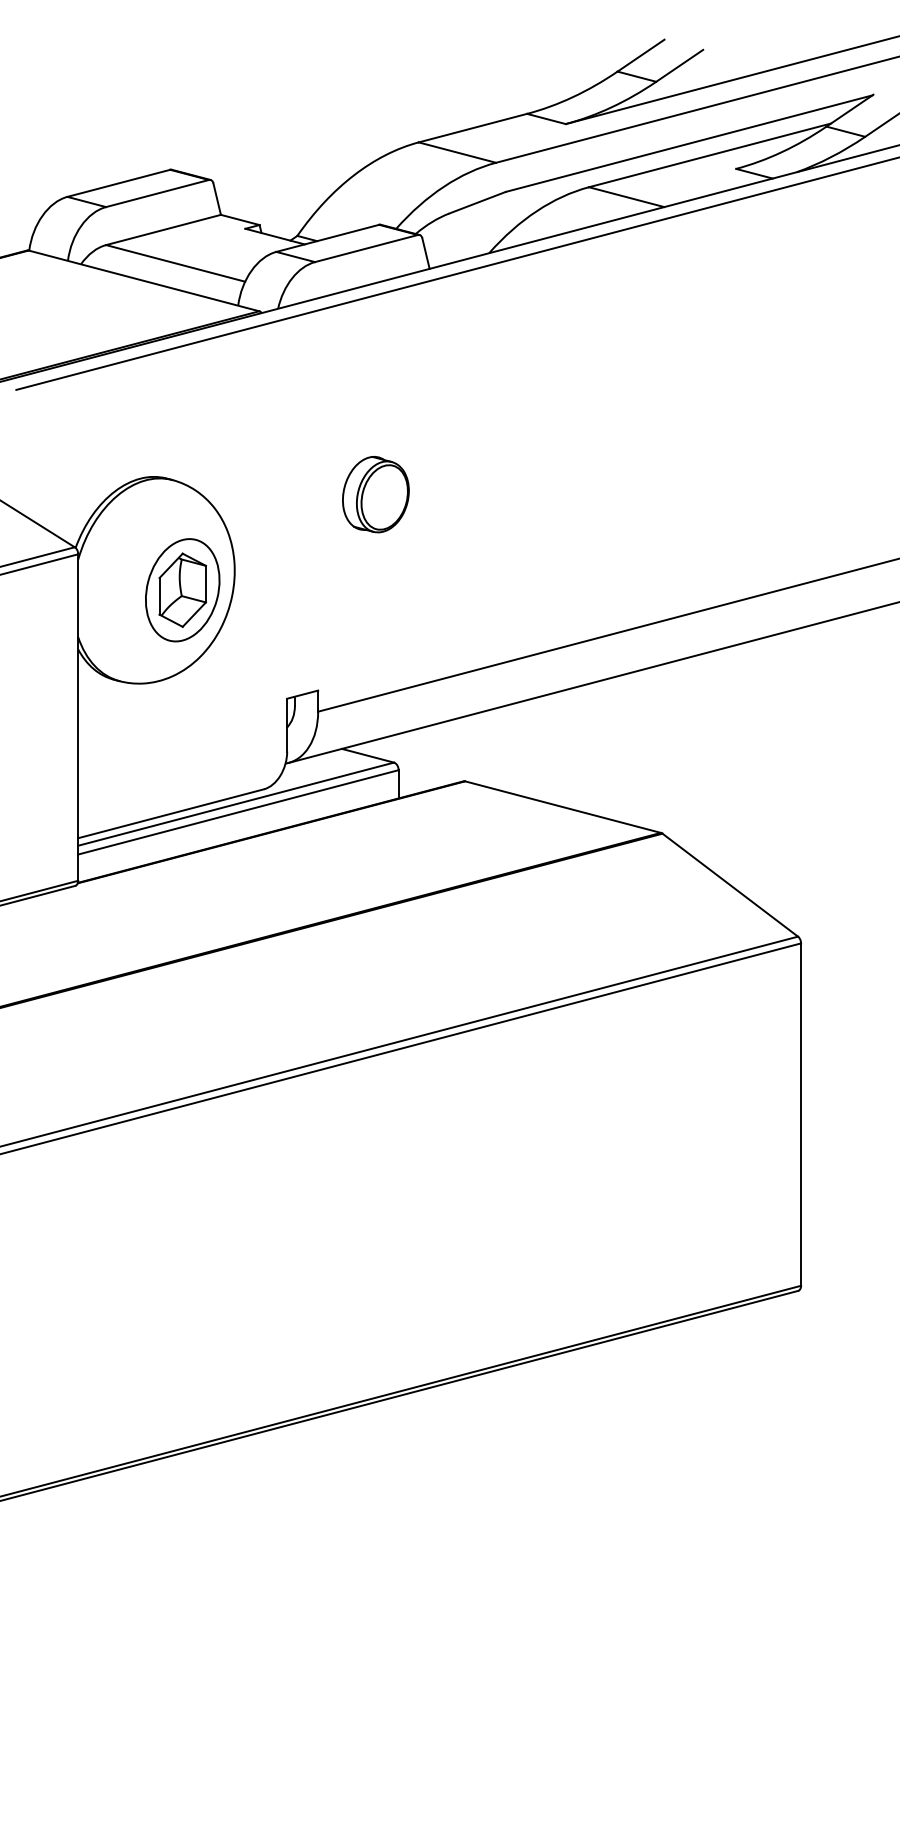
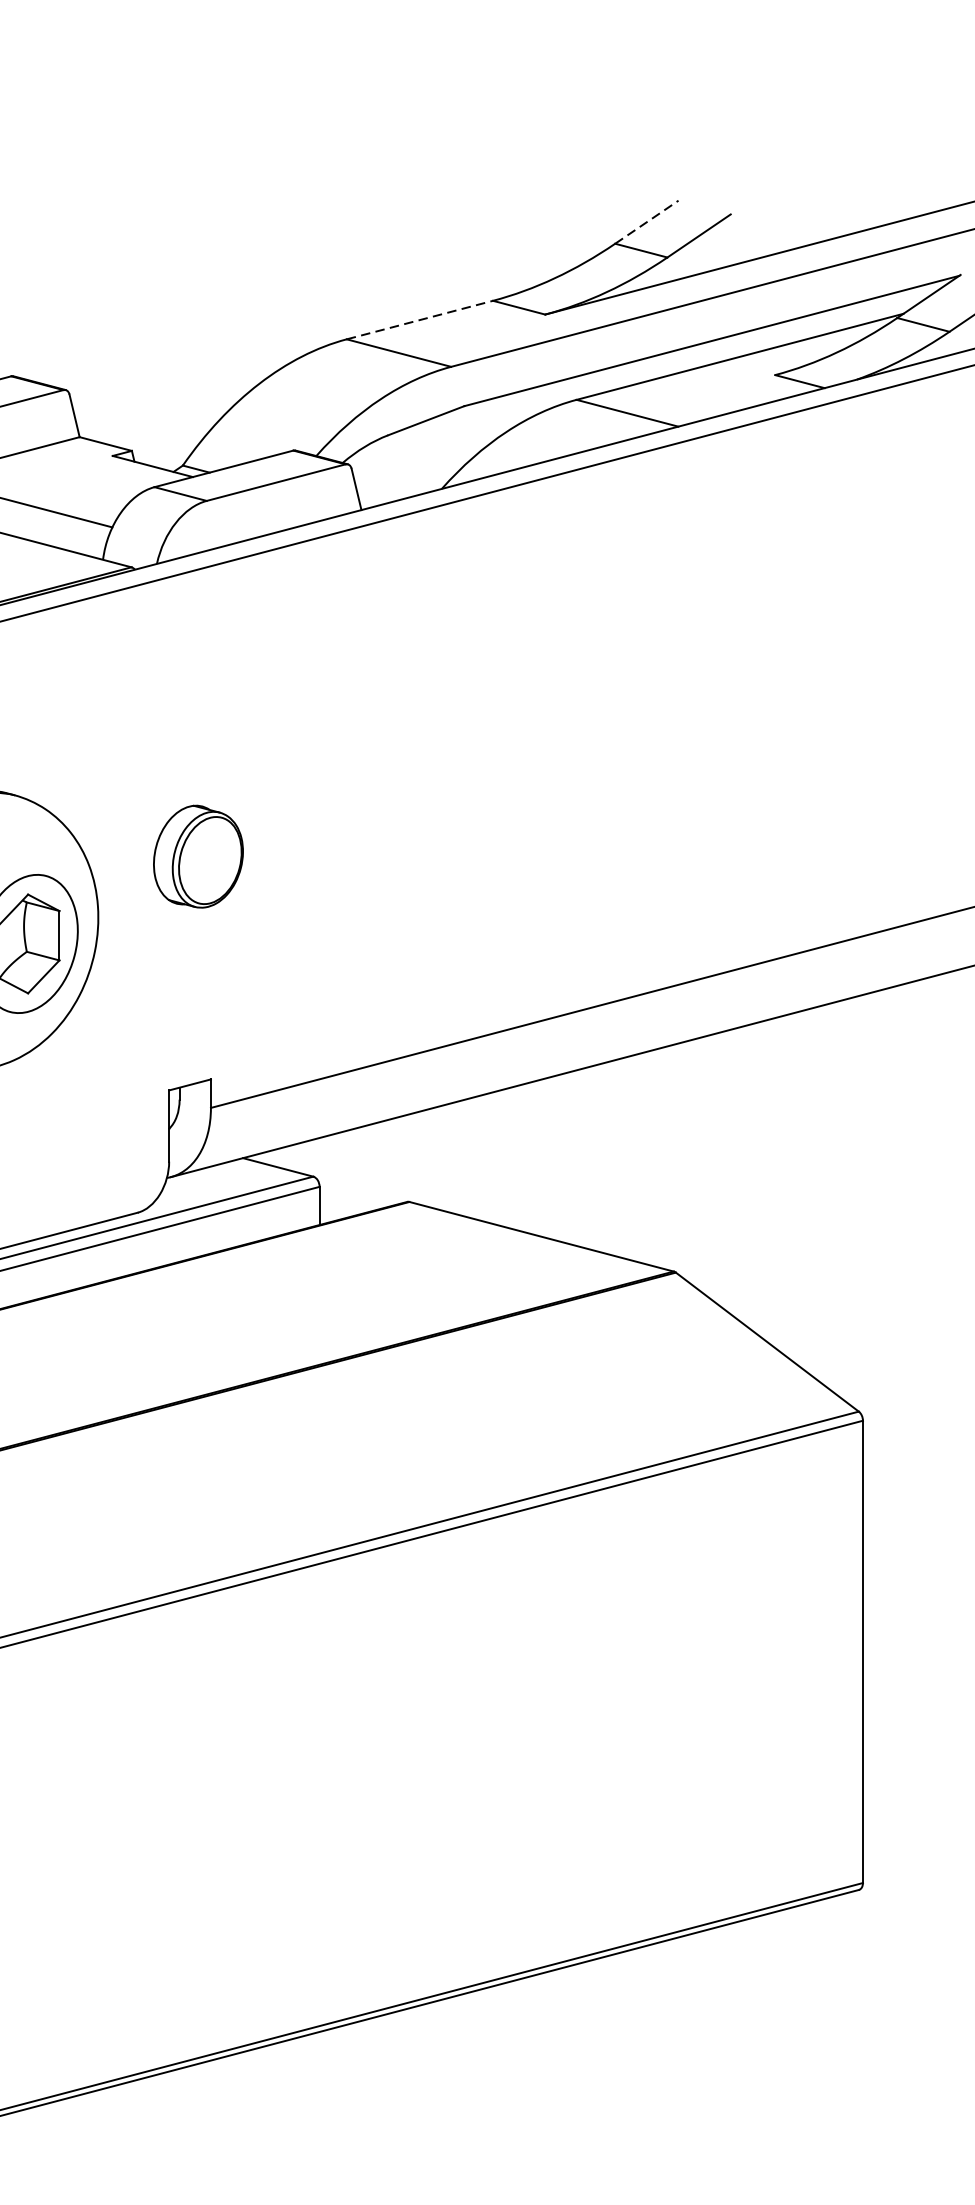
line: (641, 55) -> (647, 221), solid -> dashed
line: (473, 128) -> (420, 320), solid -> dashed
part: (375, 494) -> (197, 856), moved

